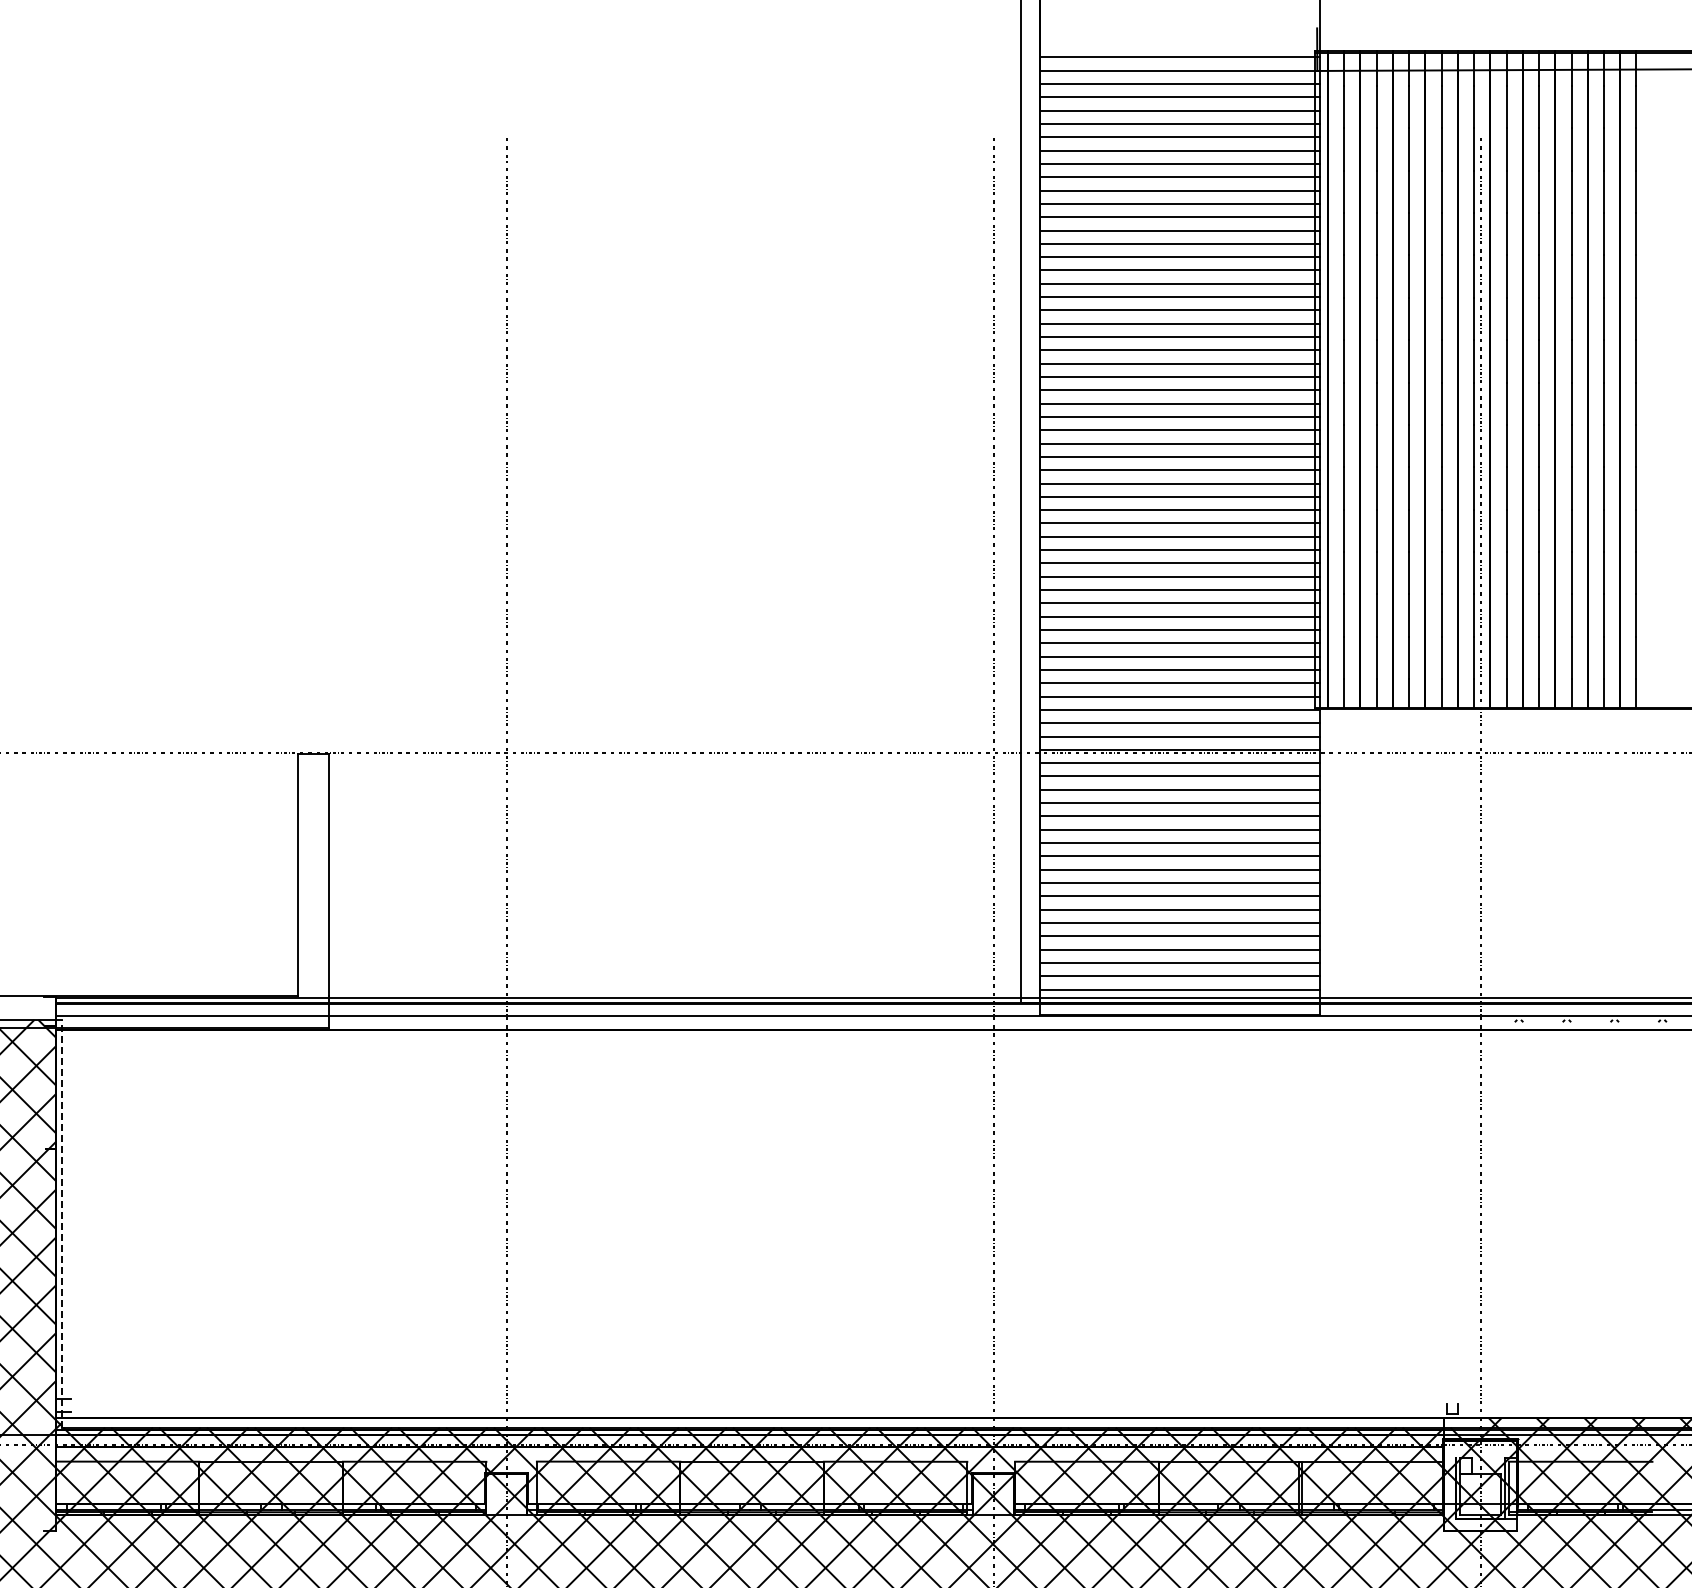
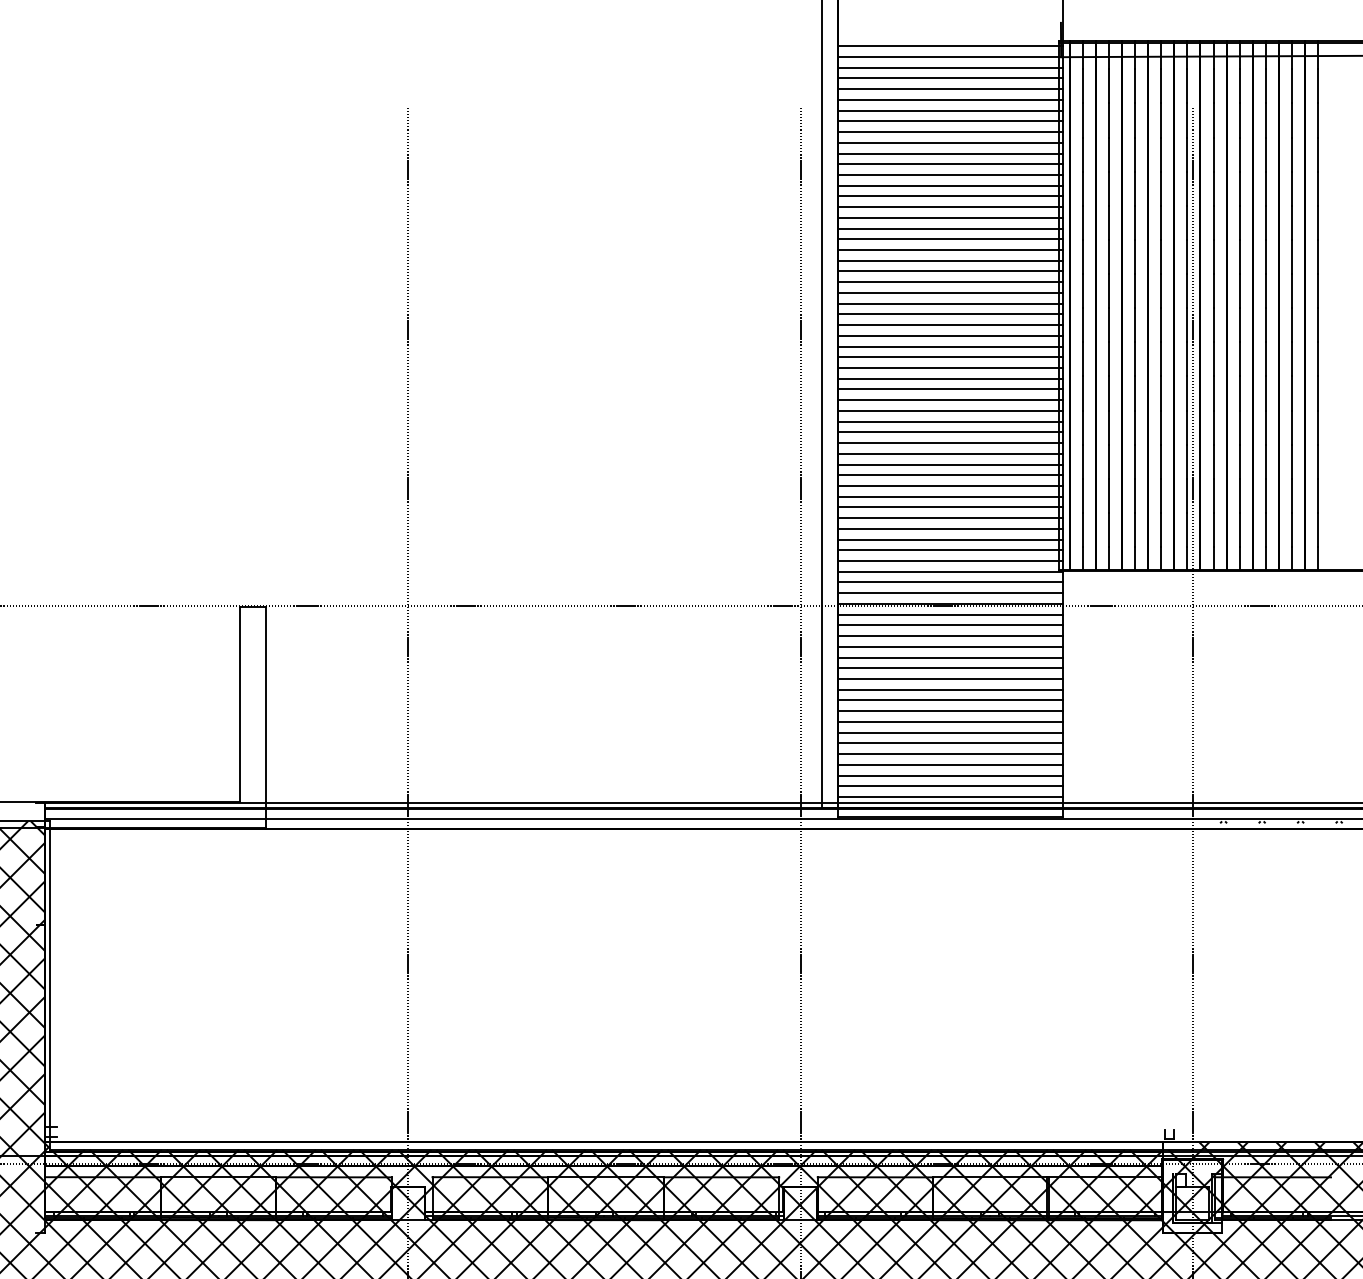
line: (62, 1223) -> (50, 985), dashed -> solid

